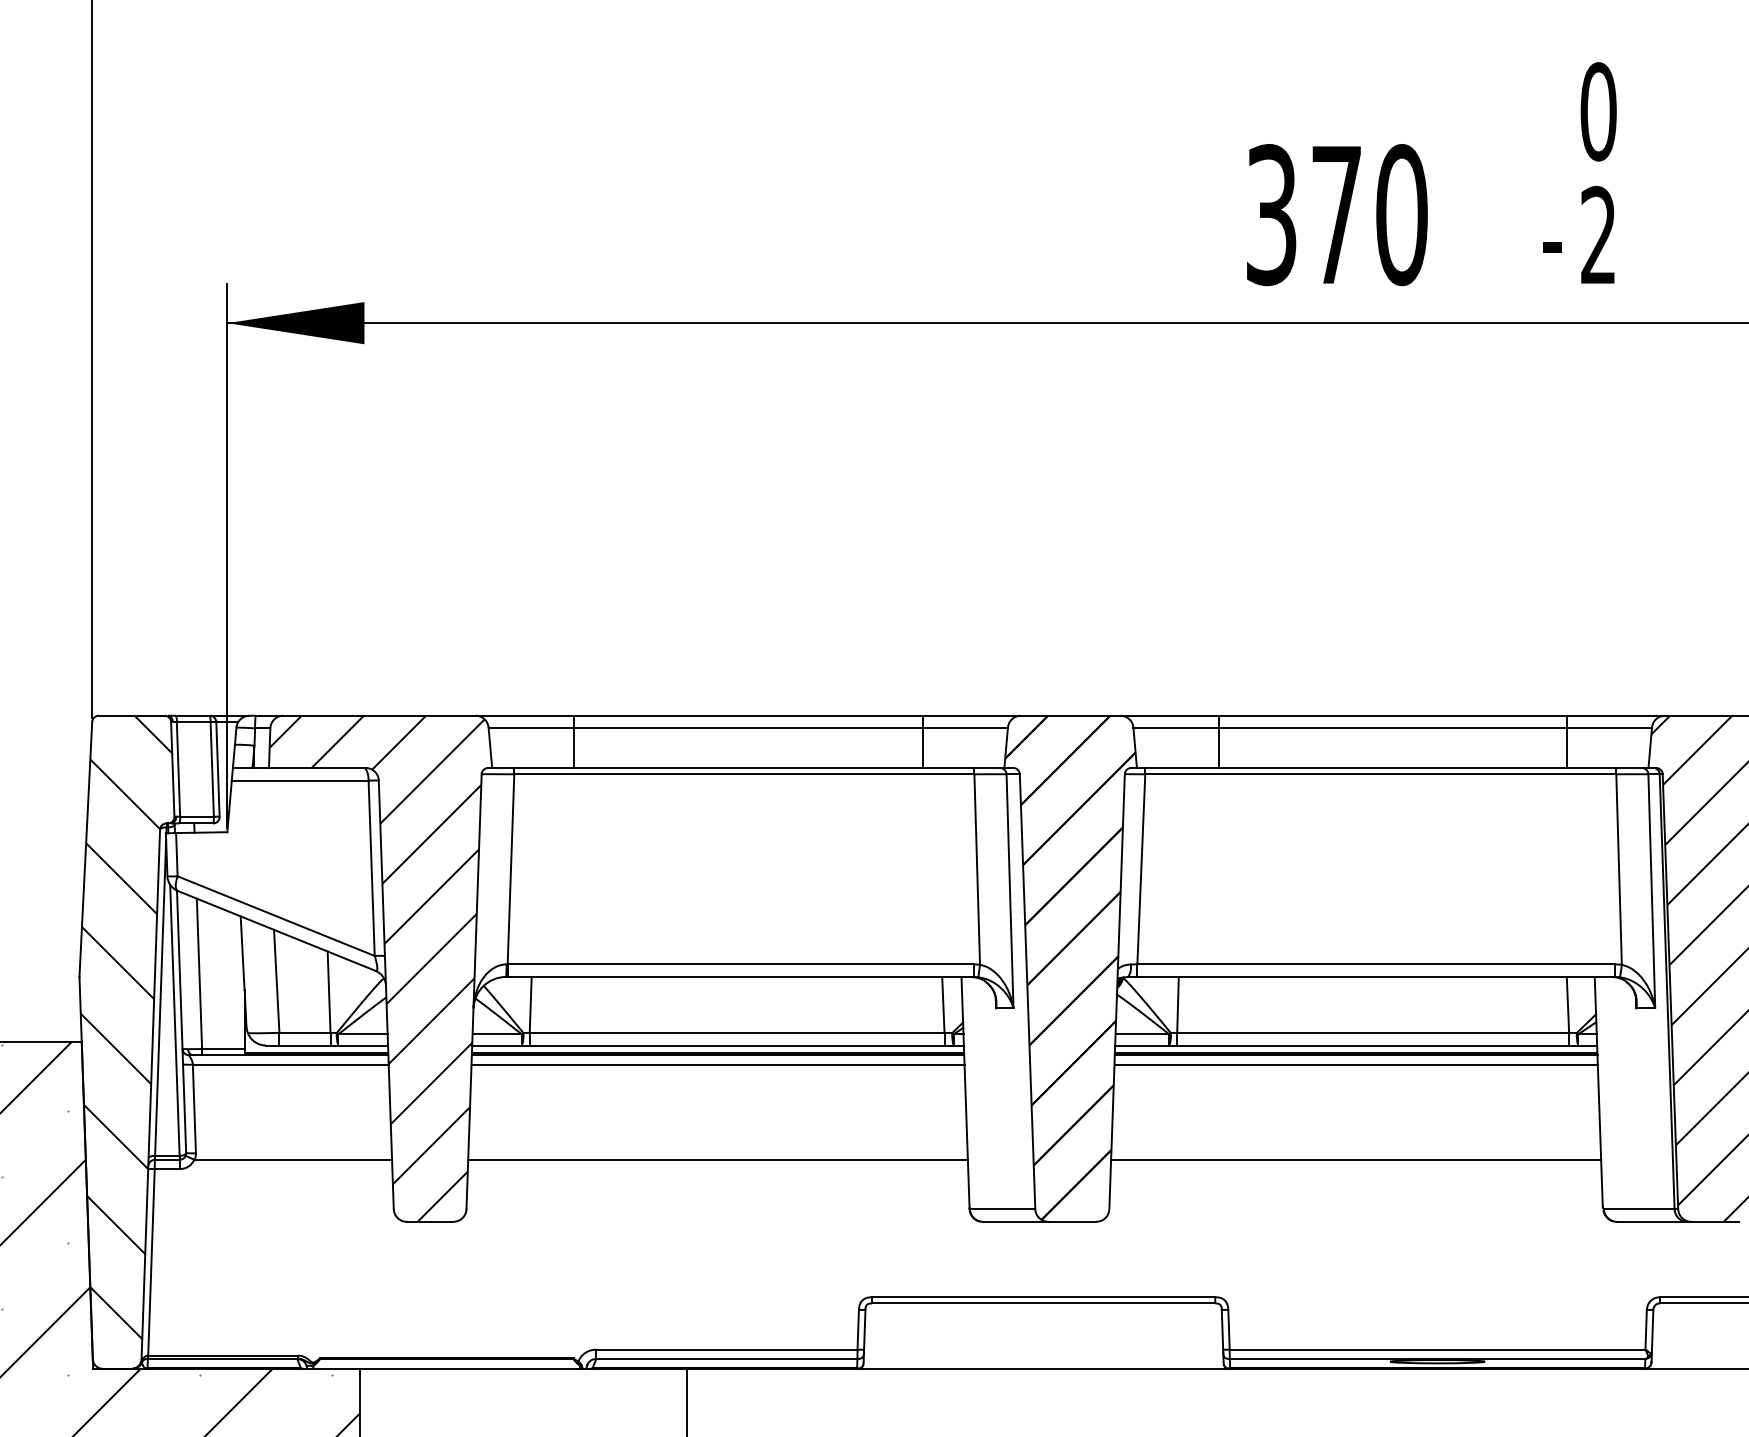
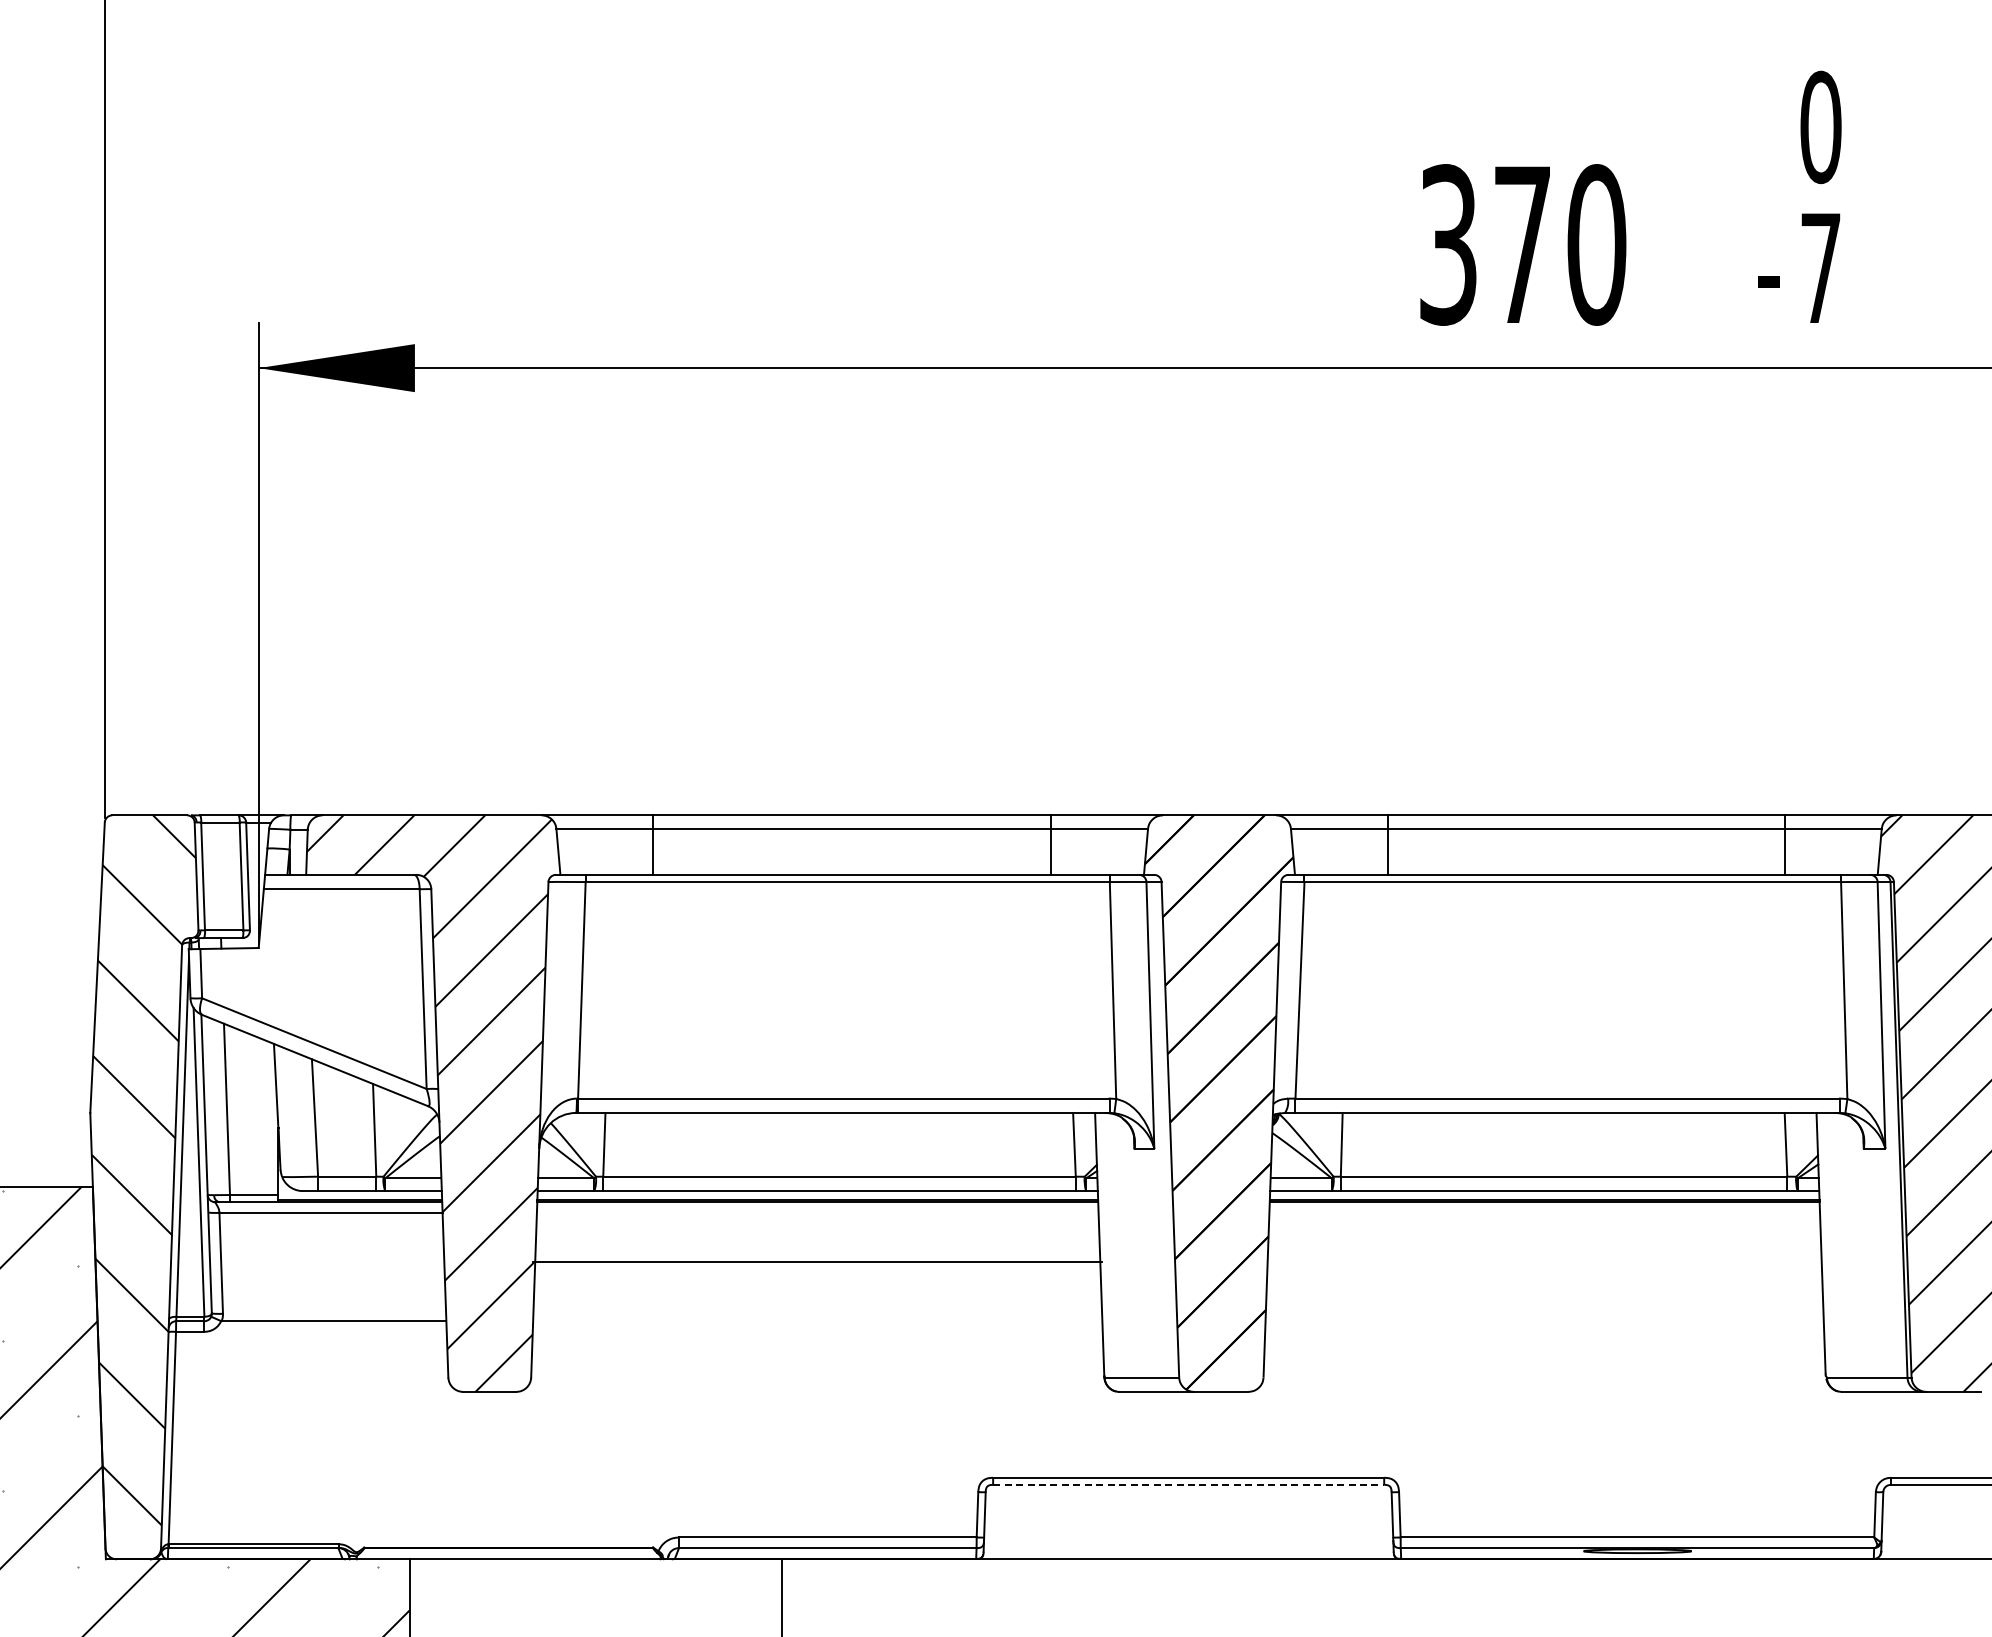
text: (1598, 233) -> (1820, 266), 2 -> 7
line: (717, 1064) -> (817, 1212), removed
line: (1355, 1064) -> (1544, 1212), removed
line: (717, 1160) -> (817, 1262), moved
line: (1355, 1160) -> (1544, 1321), removed
line: (1043, 1303) -> (1188, 1484), solid -> dashed

